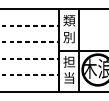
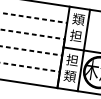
text: (69, 37) -> (76, 36), 別 -> 担
text: (69, 77) -> (70, 75), 当 -> 類

